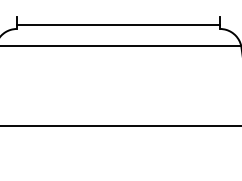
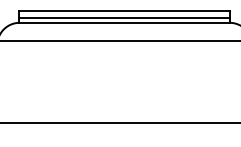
line: (118, 17) -> (124, 10), added
line: (118, 28) -> (124, 22), added

